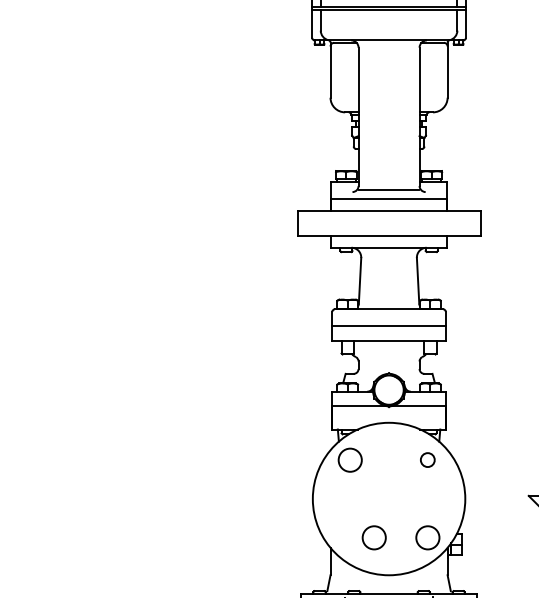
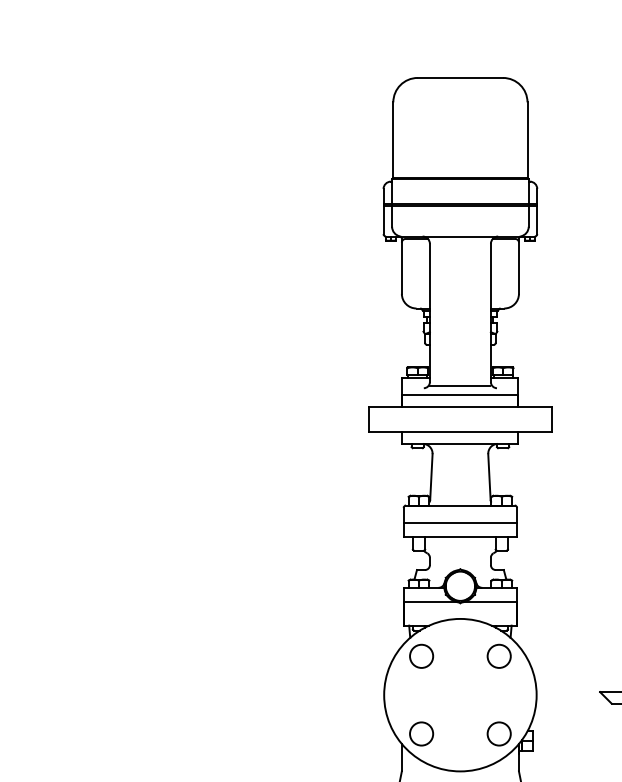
circle: (427, 459) -> (498, 655), size x1.67
circle: (374, 537) -> (421, 733), moved

